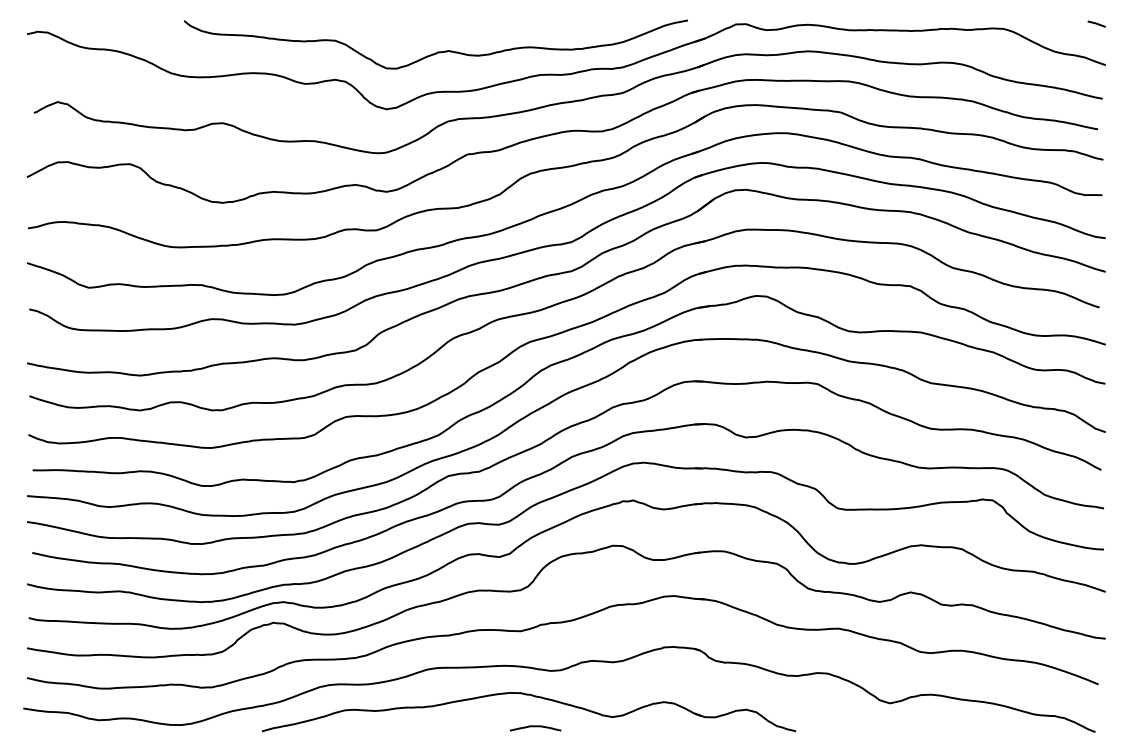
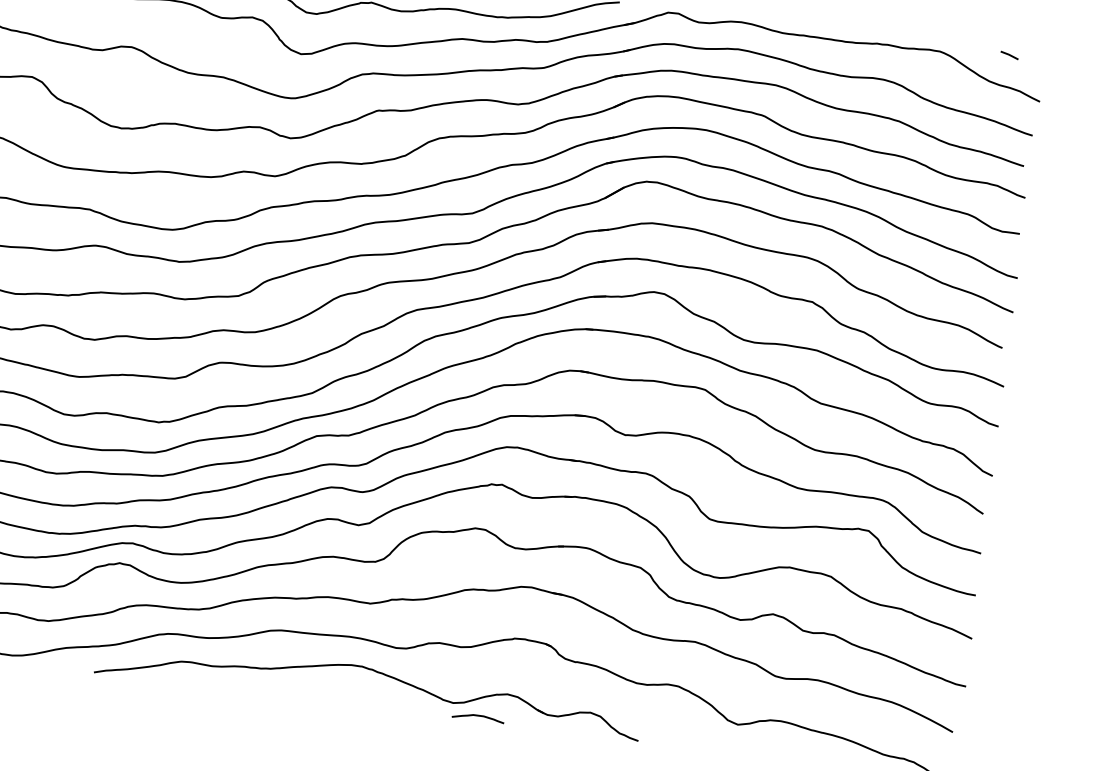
line: (1096, 23) -> (1009, 54), moved
curve: (535, 727) -> (478, 716), moved

